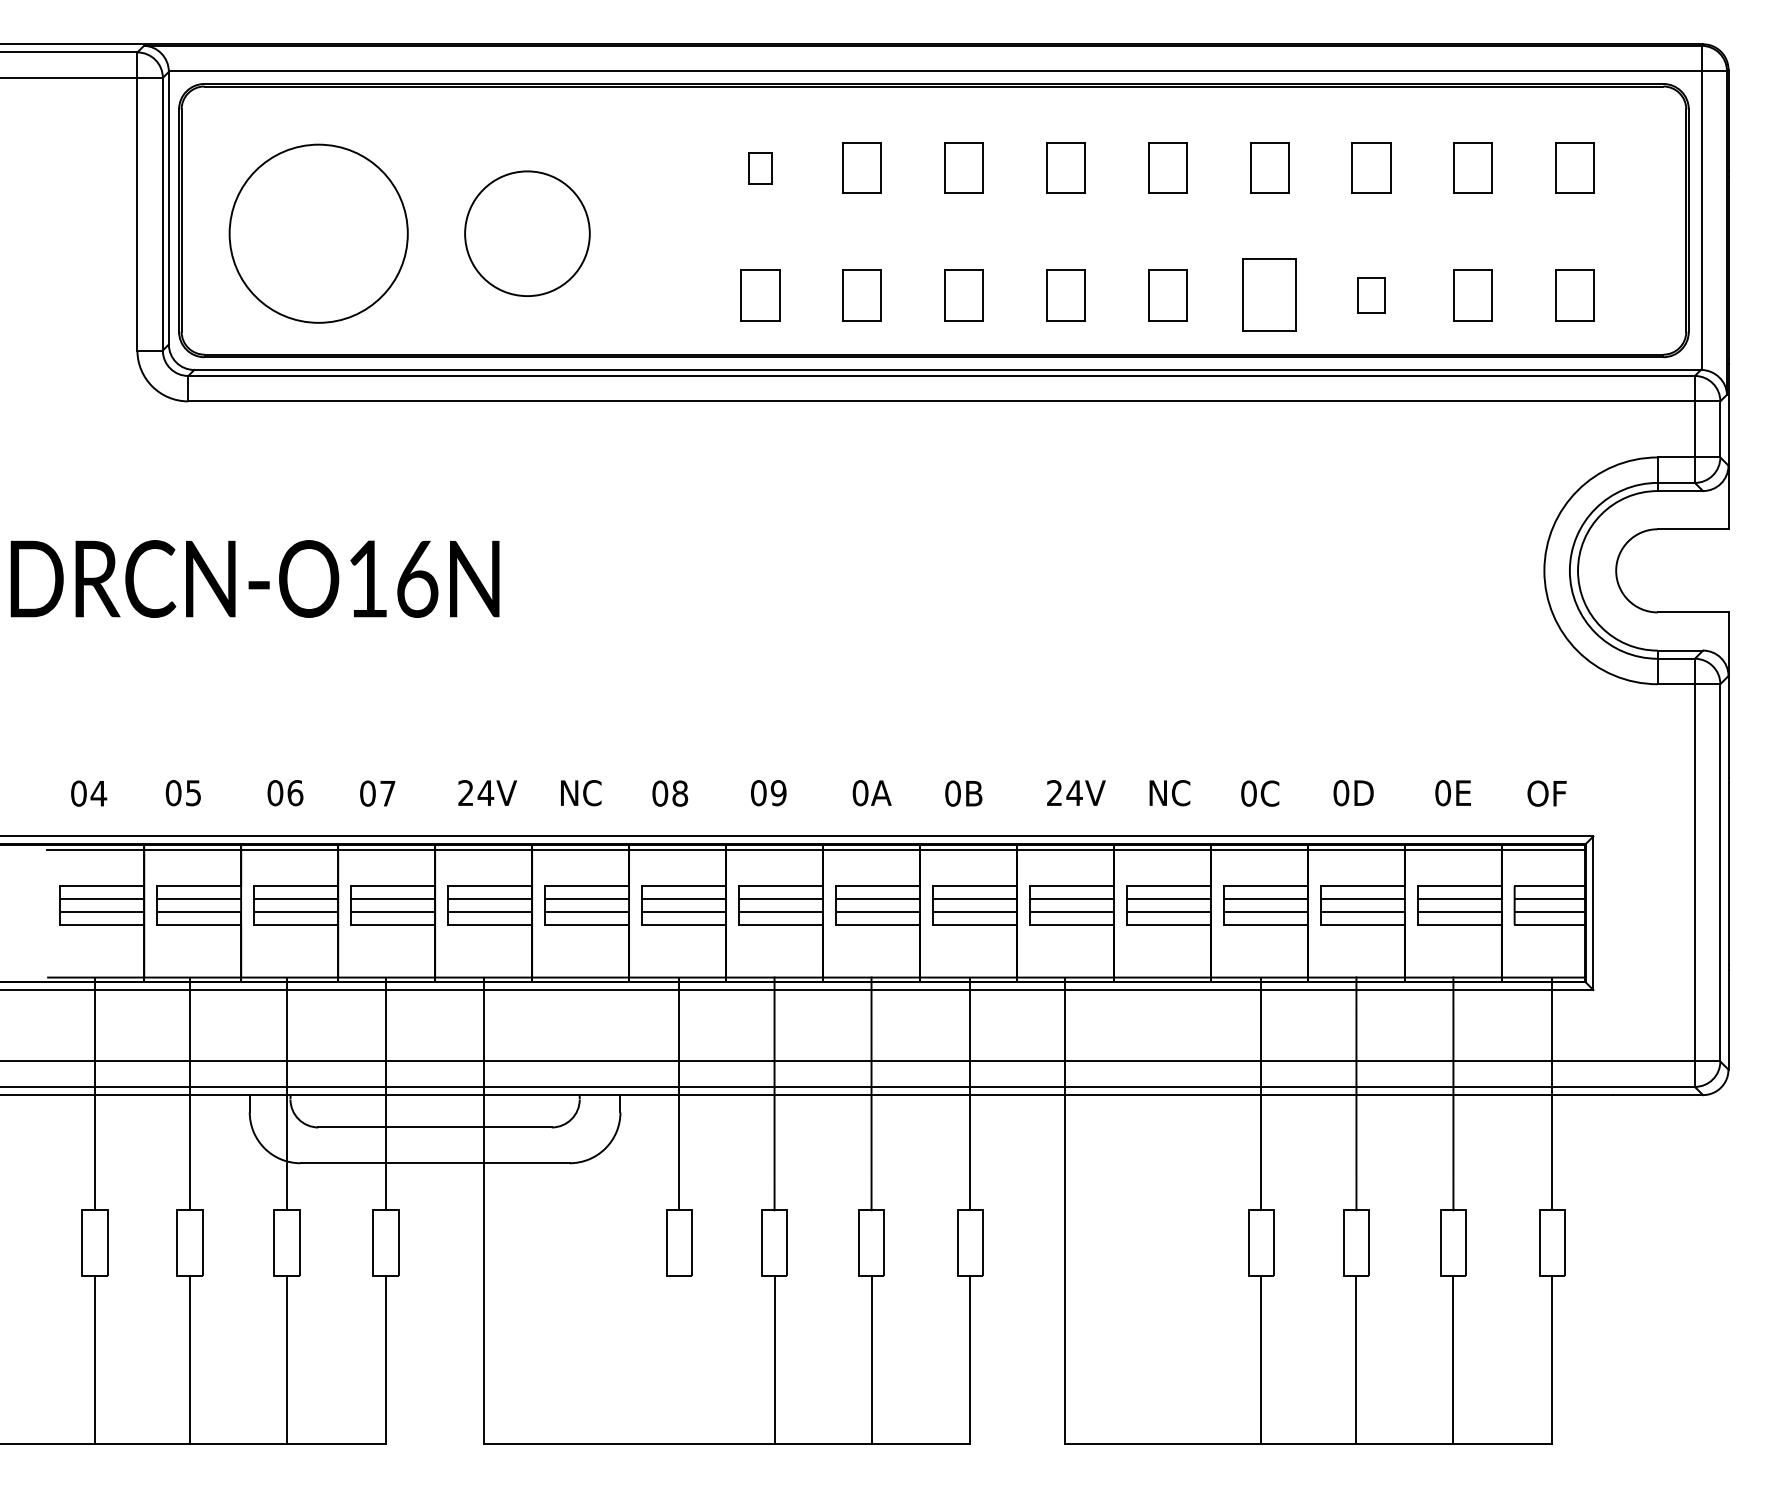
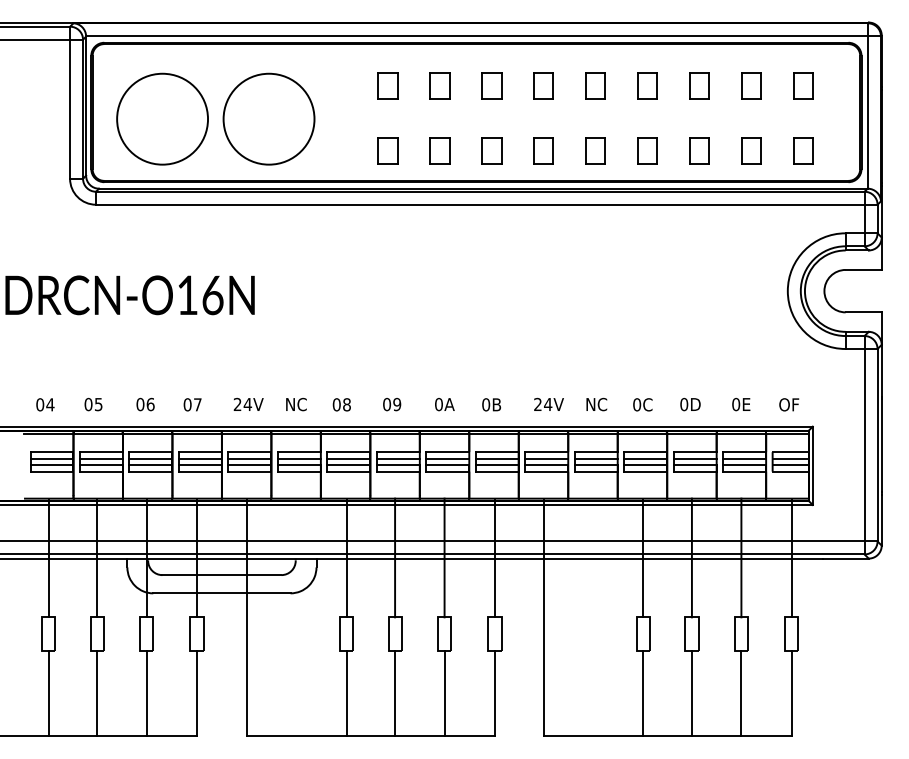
part: (759, 167) -> (387, 85), size x1.67
circle: (526, 232) -> (268, 118), size x1.43
part: (1269, 295) -> (647, 150), size x0.71
part: (1371, 295) -> (699, 150), size x1.43
line: (679, 1359) -> (346, 693), added

